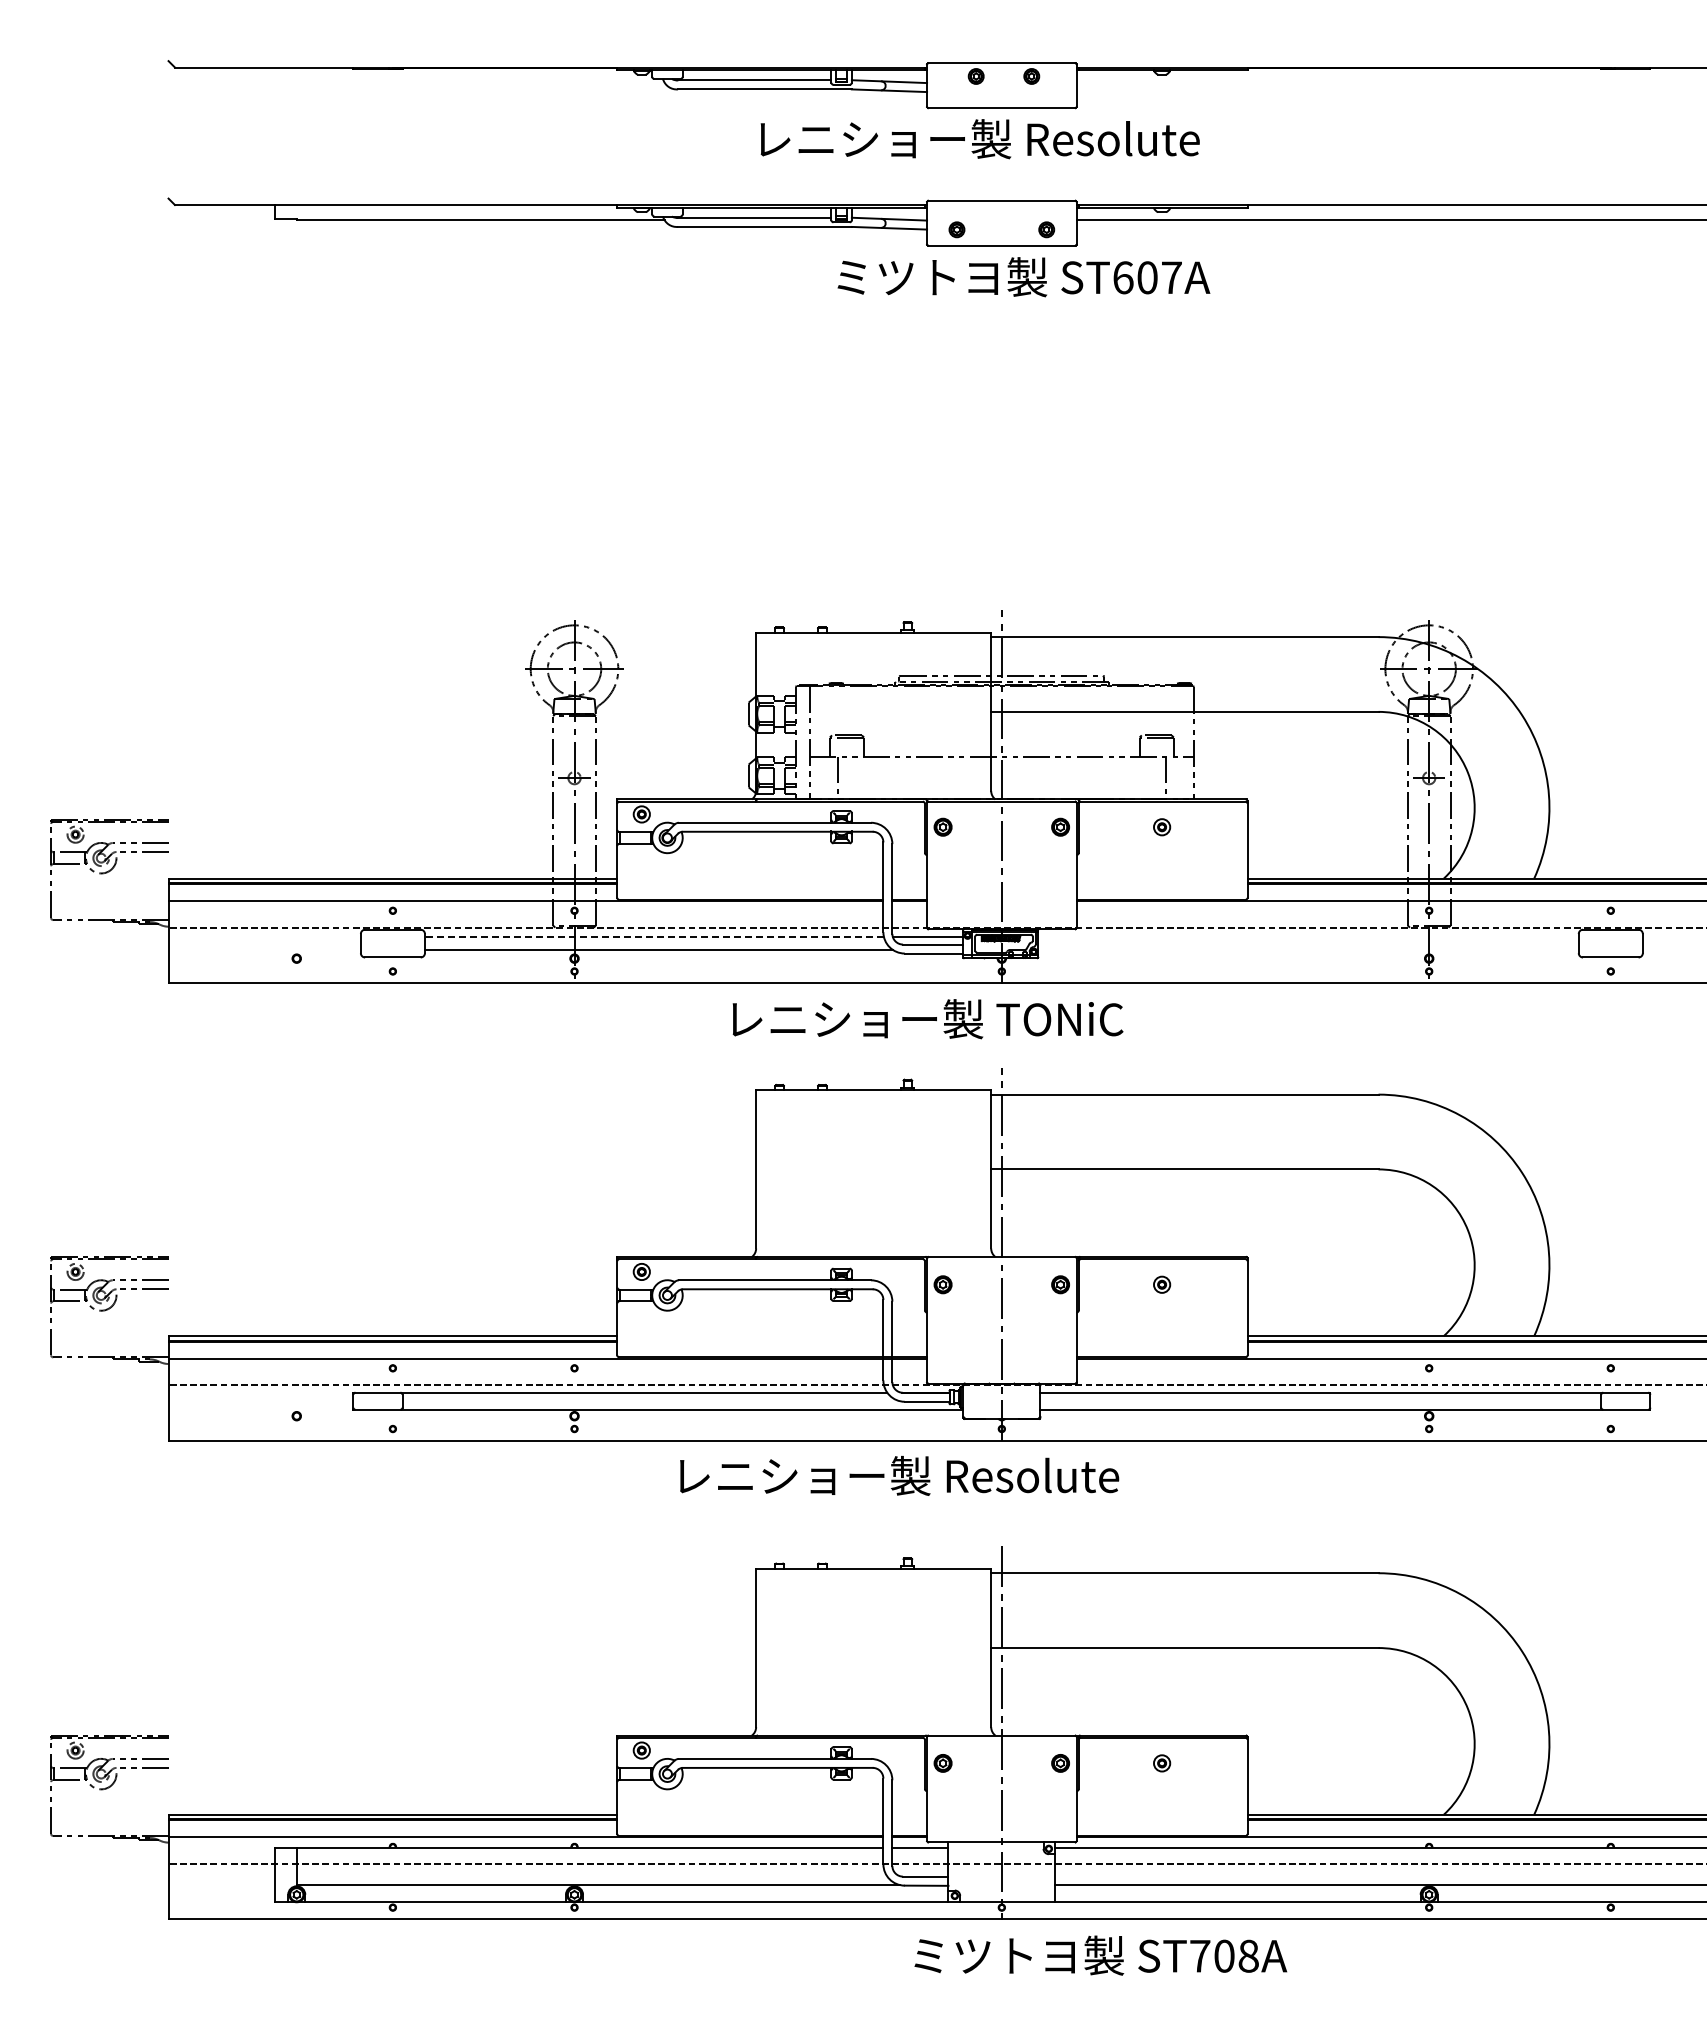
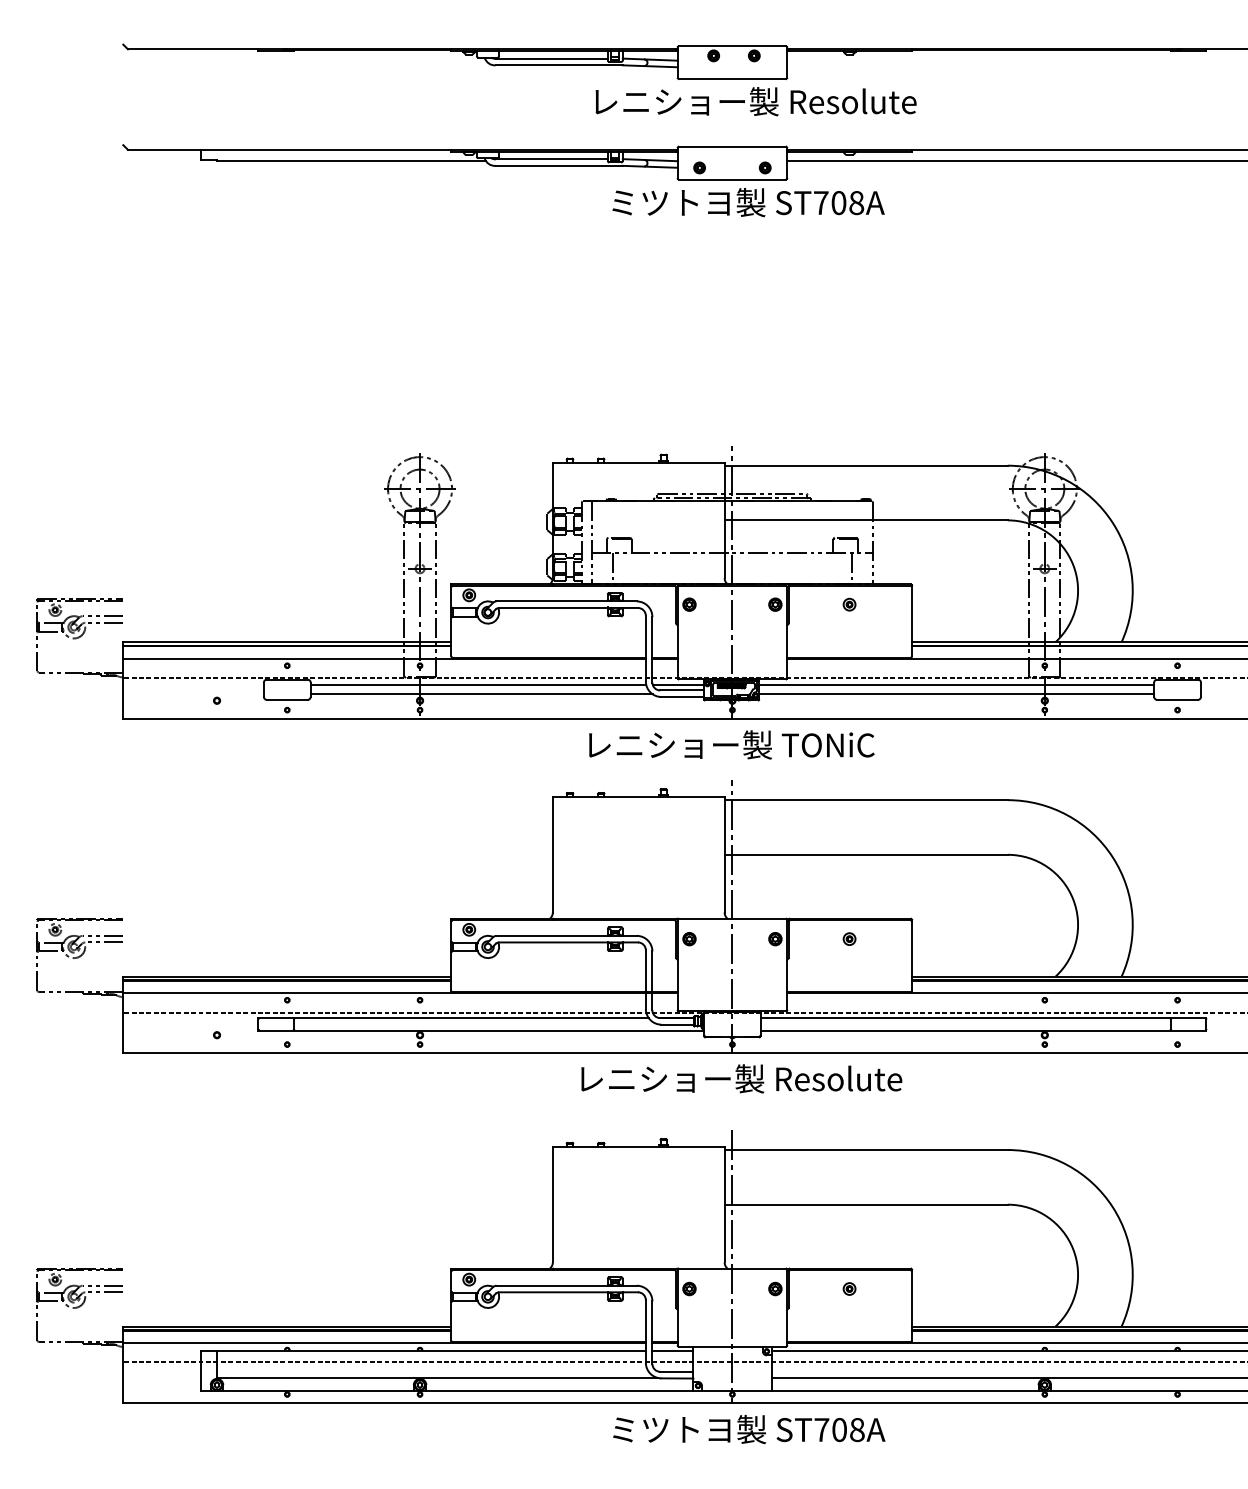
text: (979, 139) -> (755, 101), moved
text: (1147, 277) -> (838, 202), ST607A -> ST708A
line: (654, 937) -> (478, 685), dashed -> solid
line: (1308, 937) -> (956, 685), added
line: (1308, 950) -> (956, 694), added
text: (927, 1019) -> (731, 745), moved
text: (899, 1475) -> (741, 1078), moved
text: (1100, 1955) -> (749, 1429), moved

